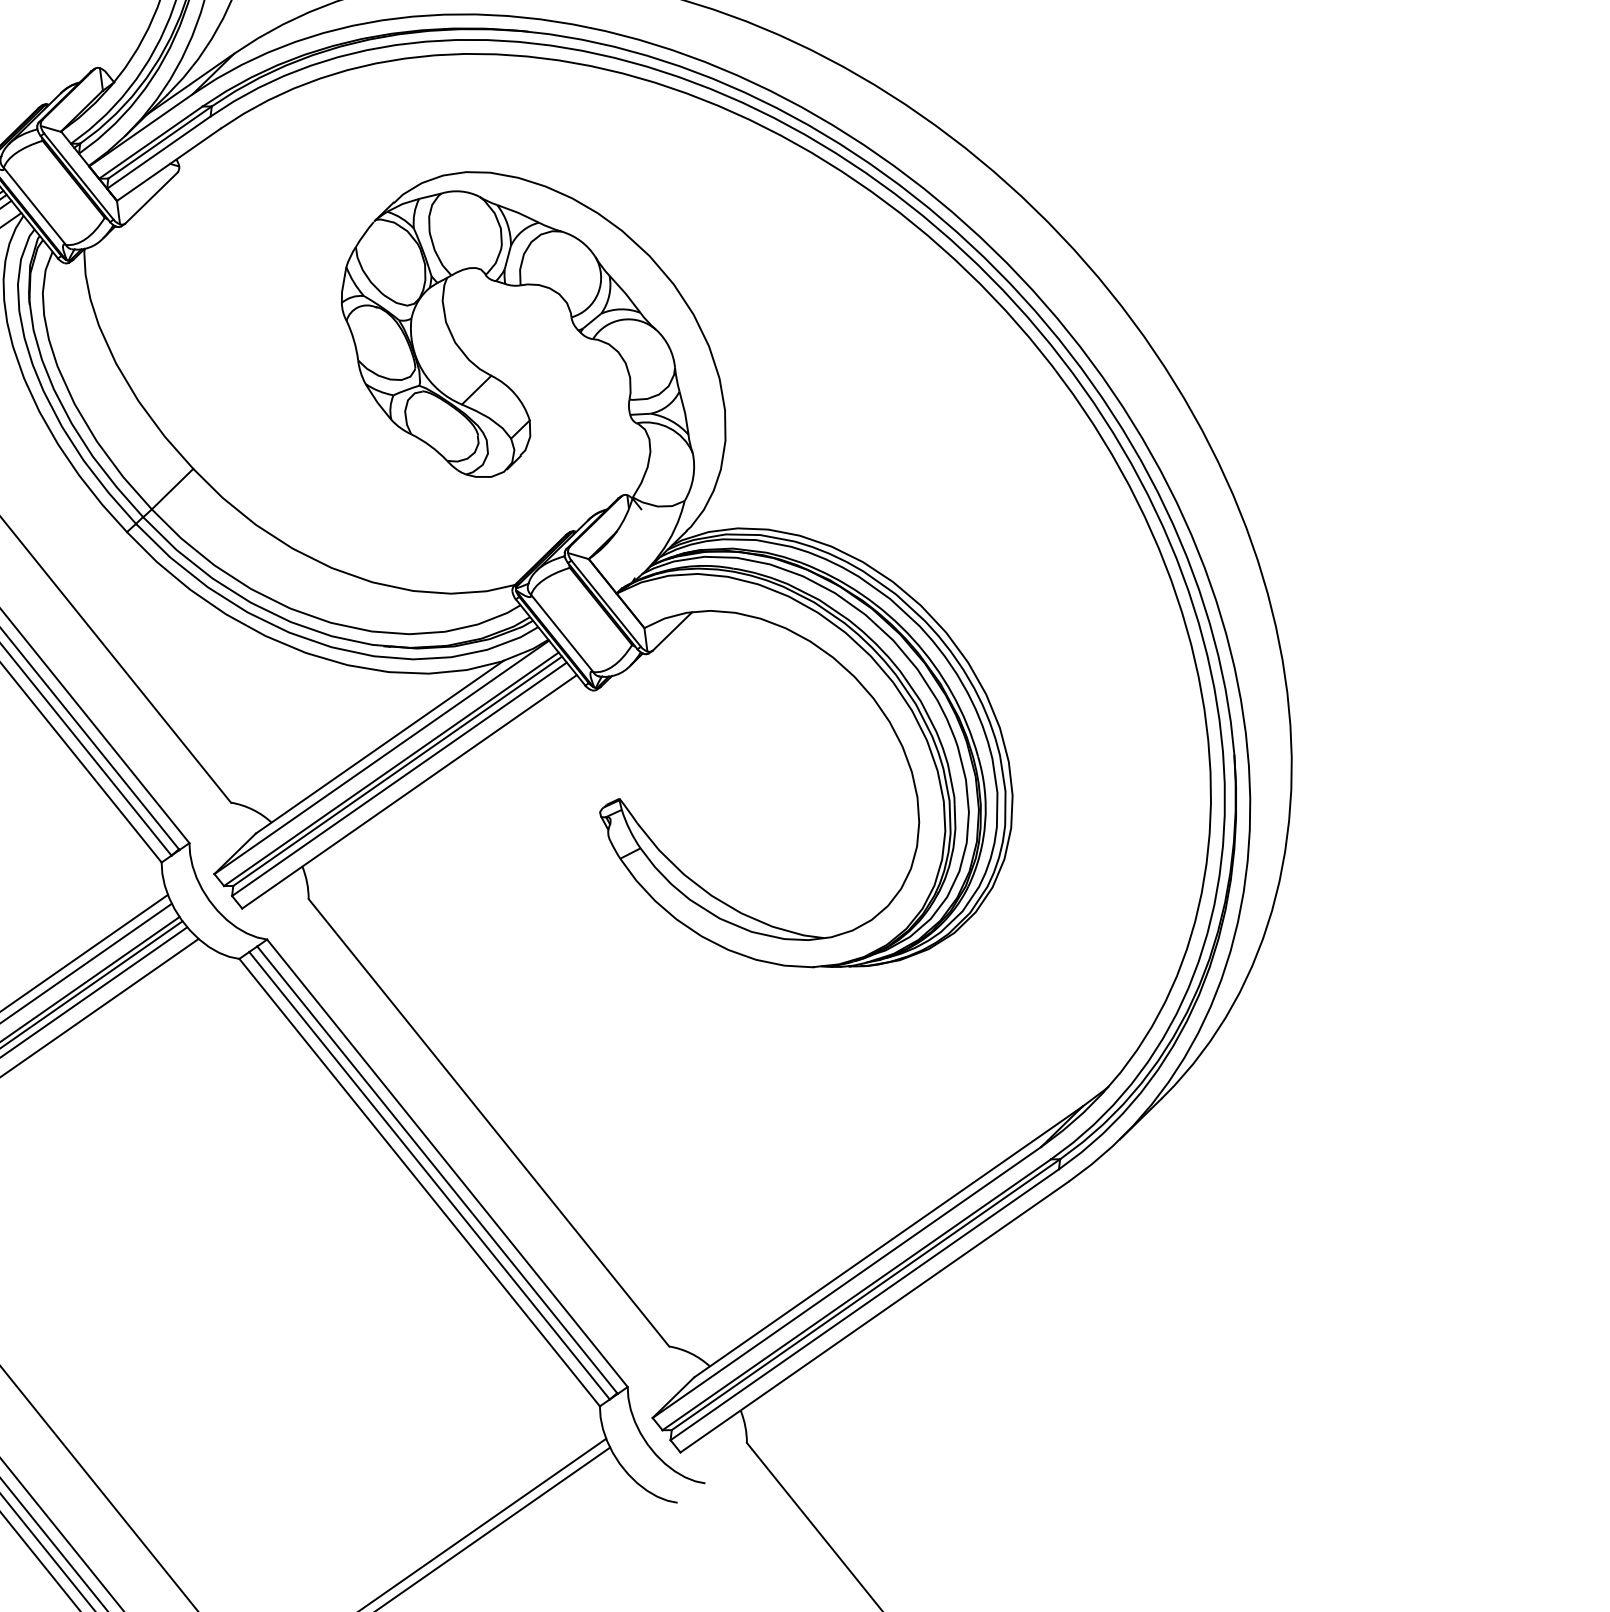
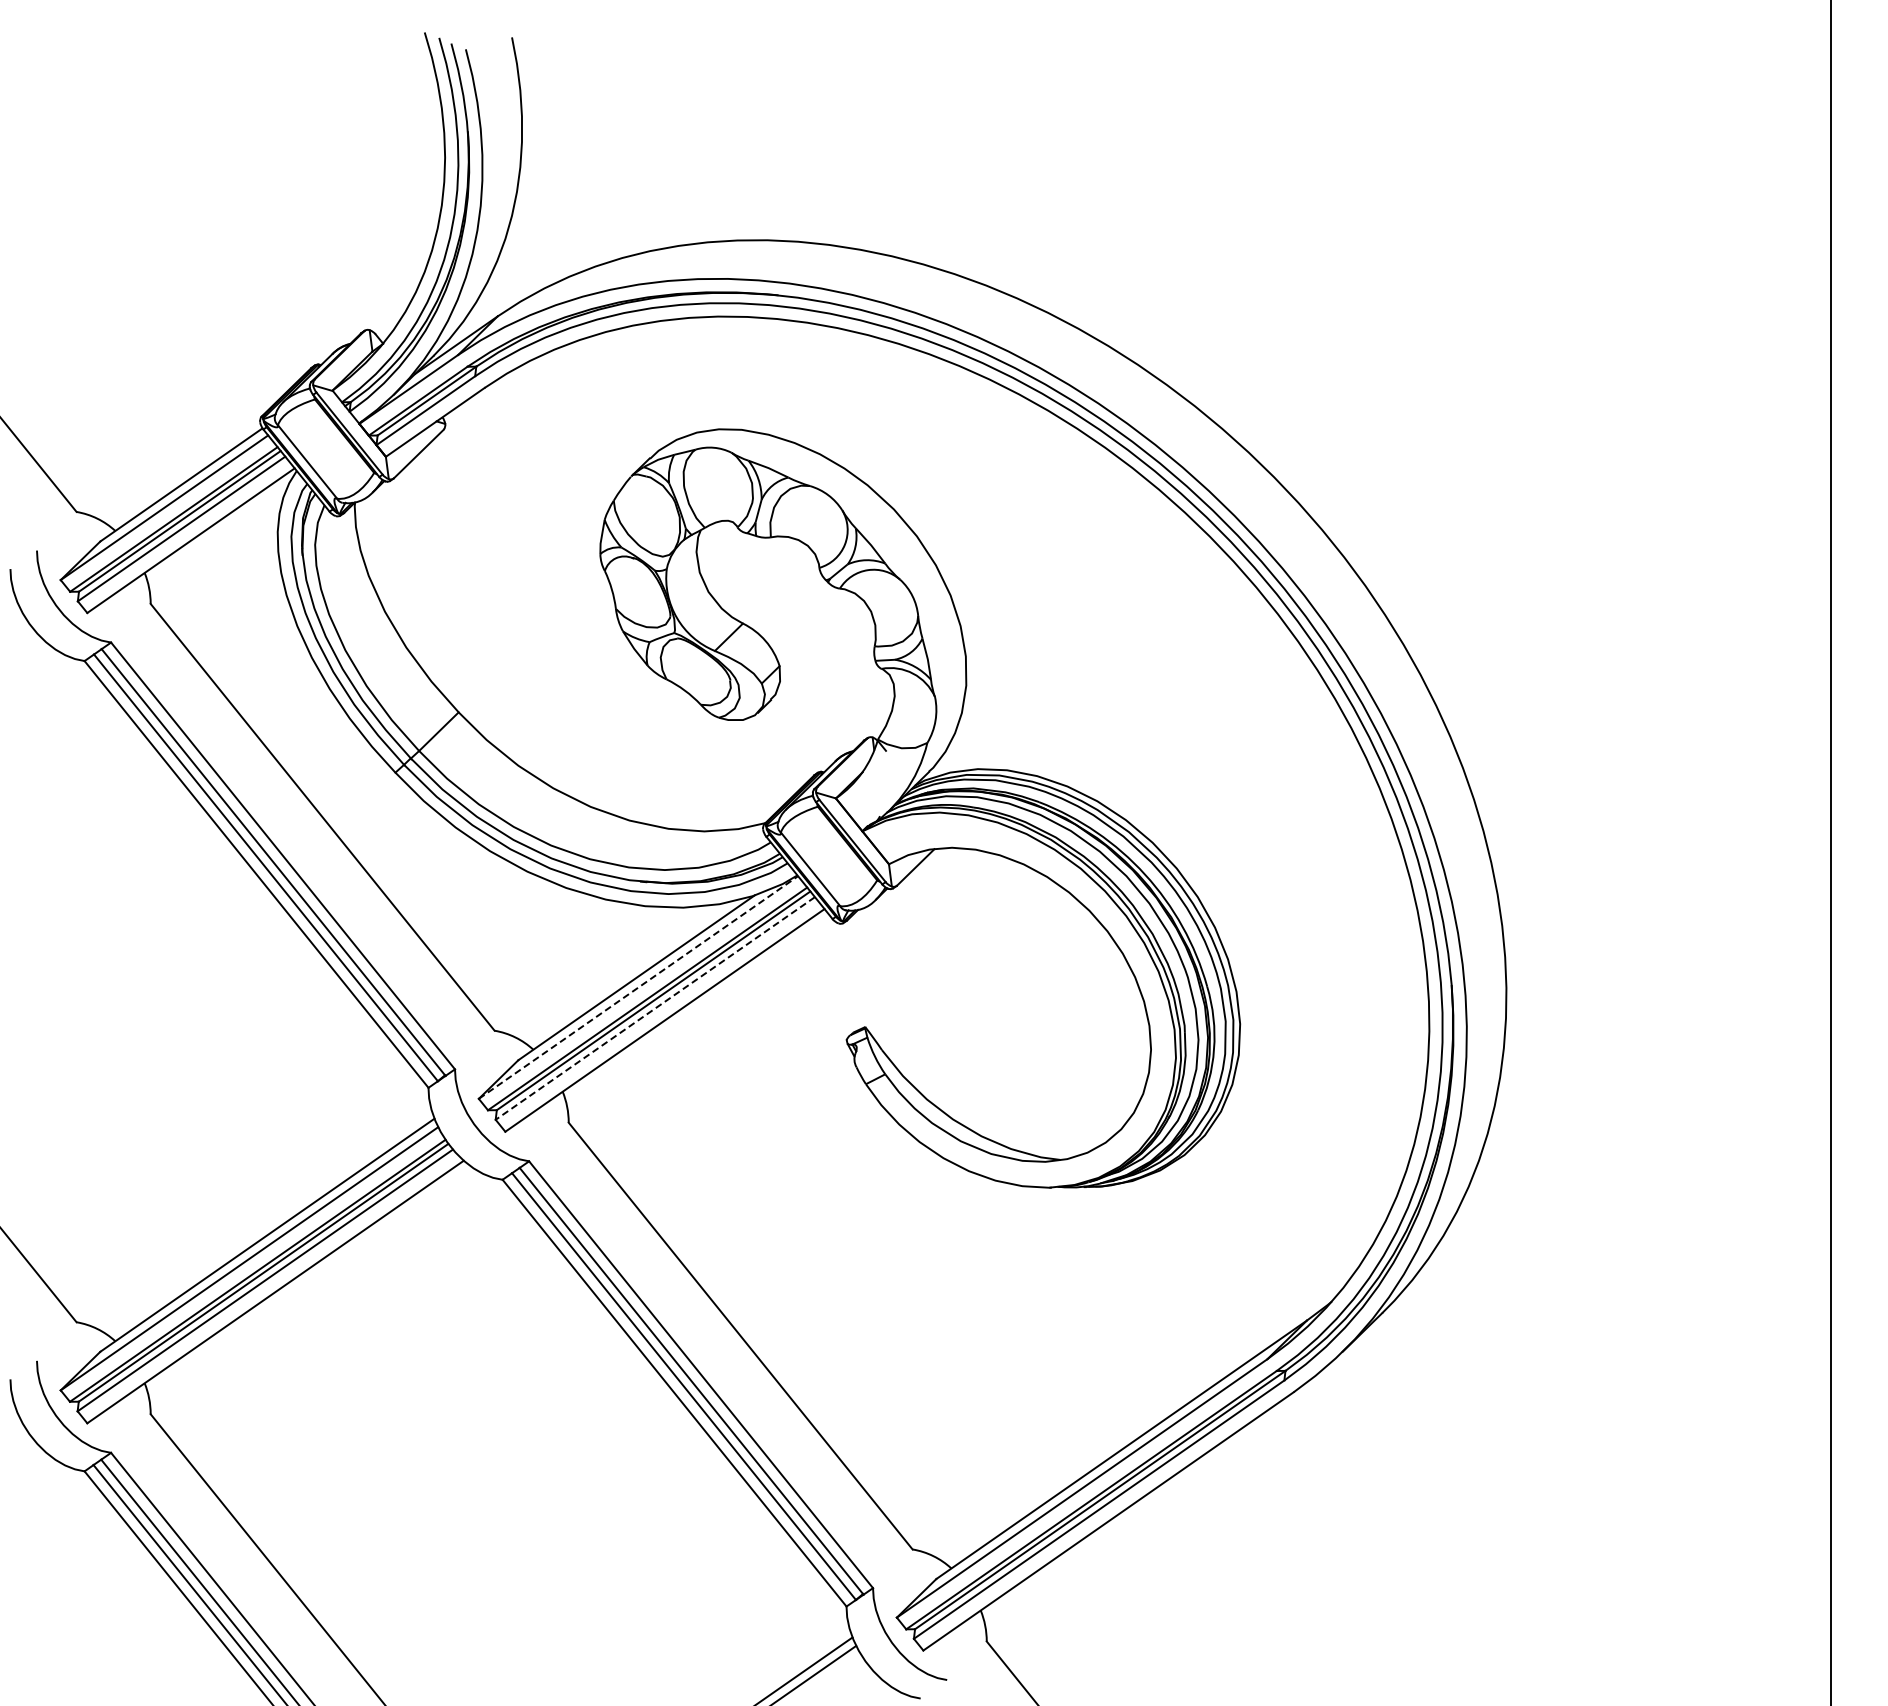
line: (381, 757) -> (638, 987), solid -> dashed
line: (399, 779) -> (655, 1008), solid -> dashed

